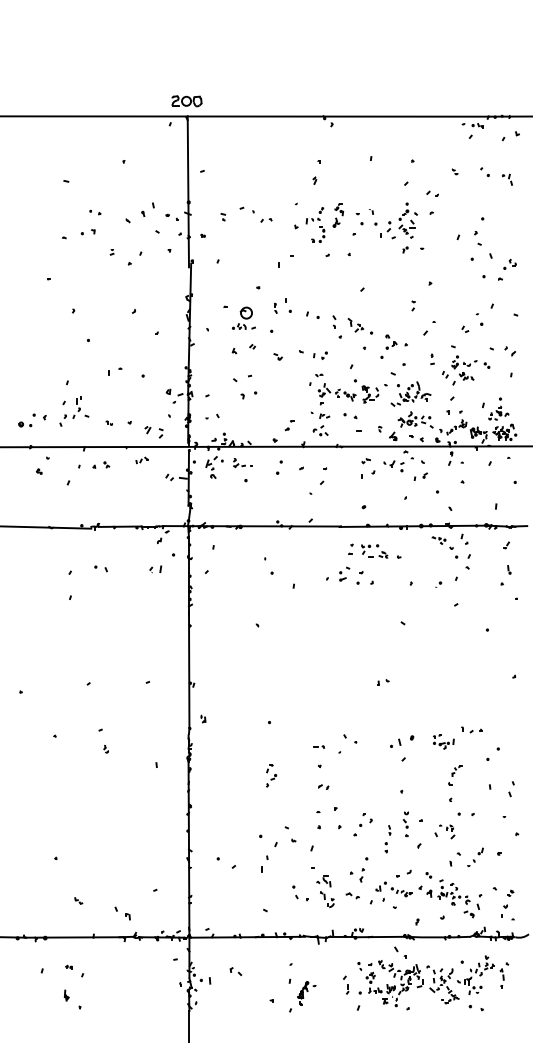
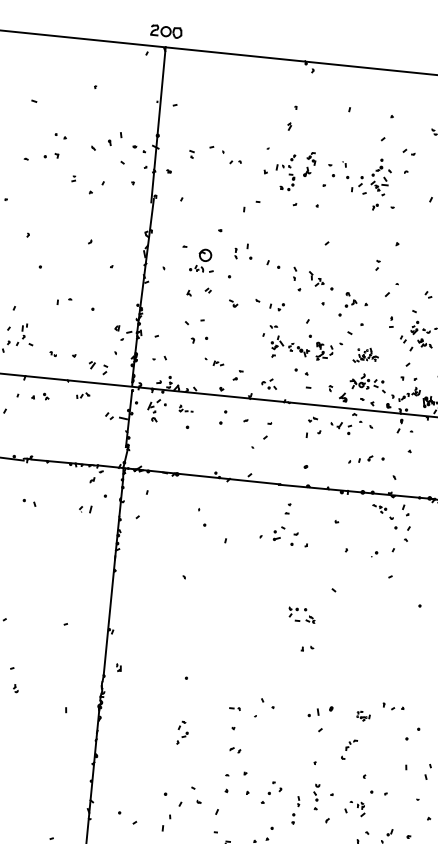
part: (410, 393) -> (365, 355), size x0.6
part: (320, 414) -> (214, 361), moved
part: (242, 463) -> (185, 409), size x0.7
part: (420, 476) -> (365, 458), moved
part: (374, 551) -> (301, 615), moved
part: (443, 741) -> (363, 715), size x0.6
part: (455, 775) -> (349, 749), moved

